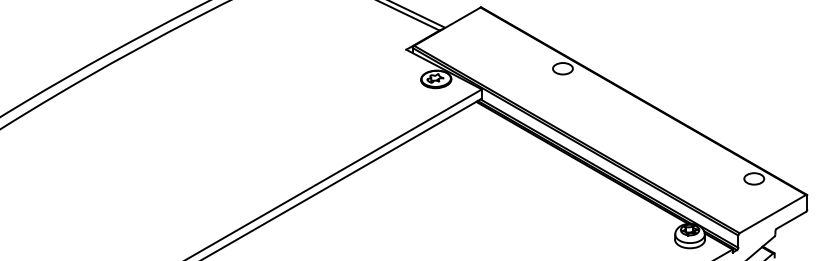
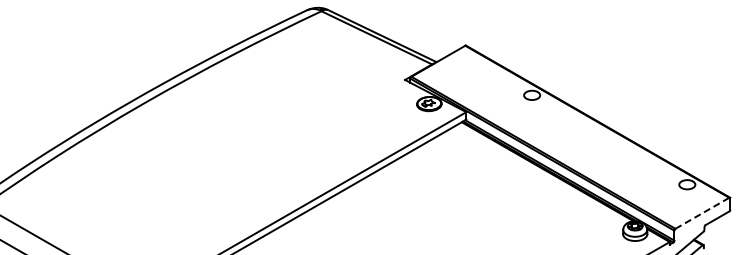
line: (772, 214) -> (702, 213), solid -> dashed

